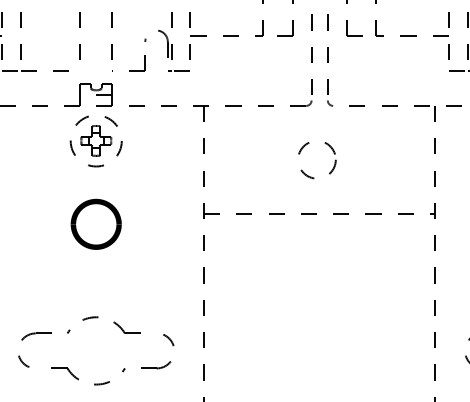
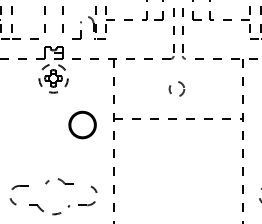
circle: (318, 160) -> (177, 89), size x0.7
part: (96, 223) -> (82, 124), moved
part: (103, 325) -> (57, 181), size x0.6

